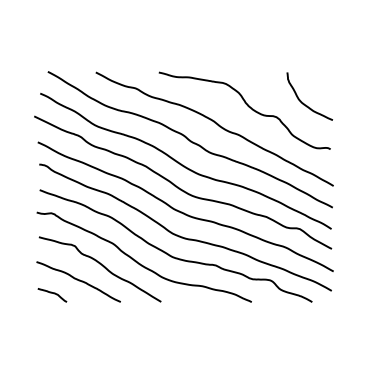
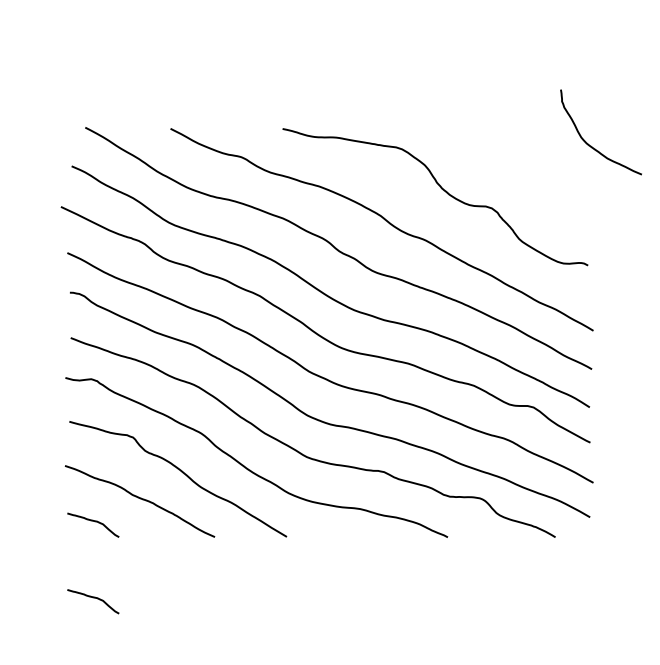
curve: (303, 102) -> (589, 143), moved
curve: (52, 336) -> (93, 598), added

